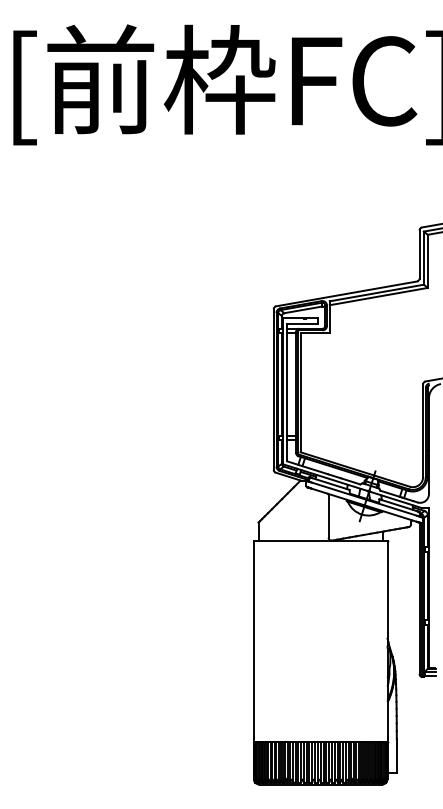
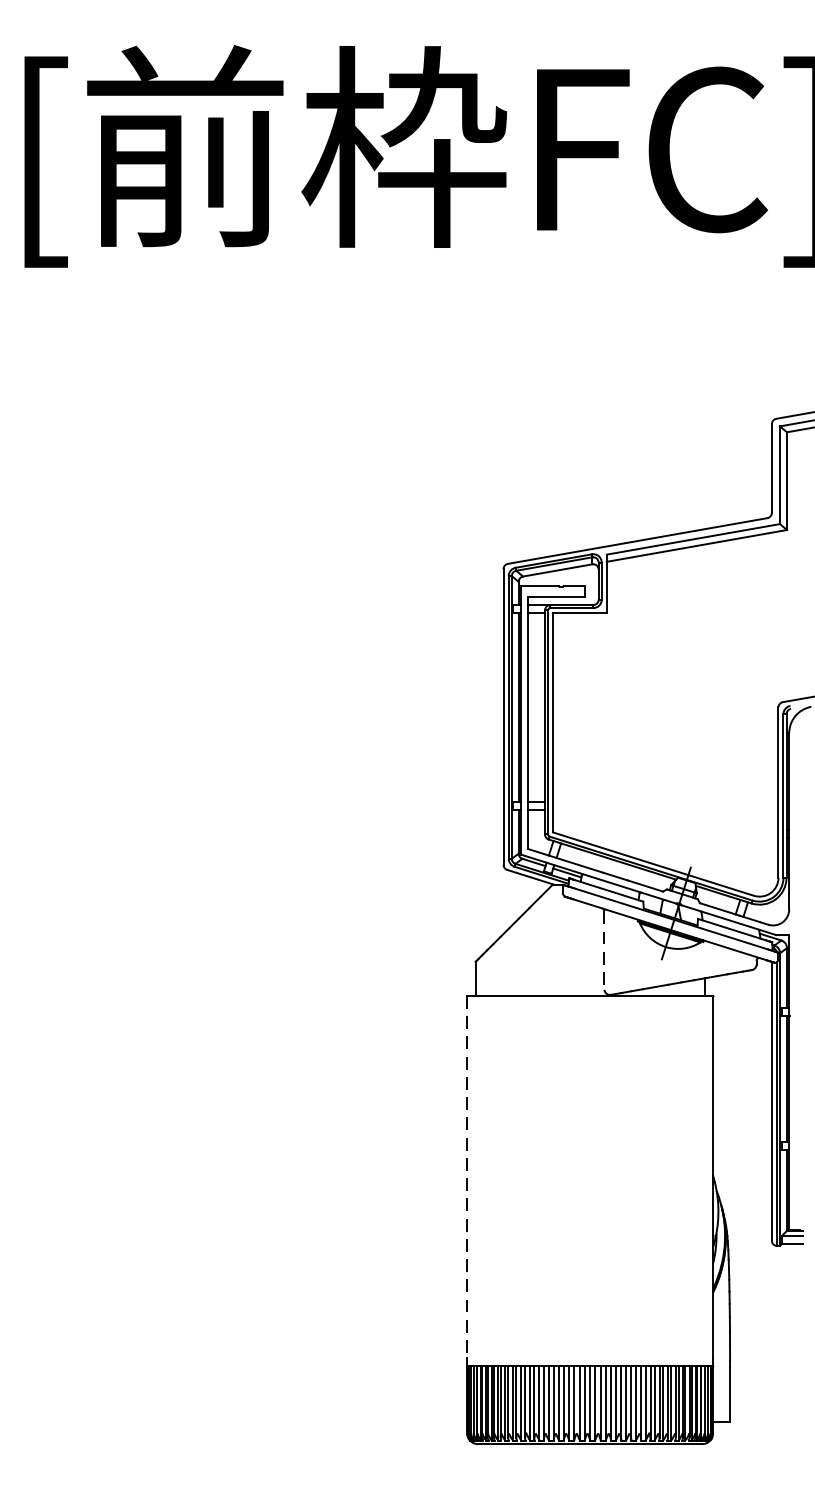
line: (328, 516) -> (604, 950), solid -> dashed
line: (253, 640) -> (466, 1178), solid -> dashed

